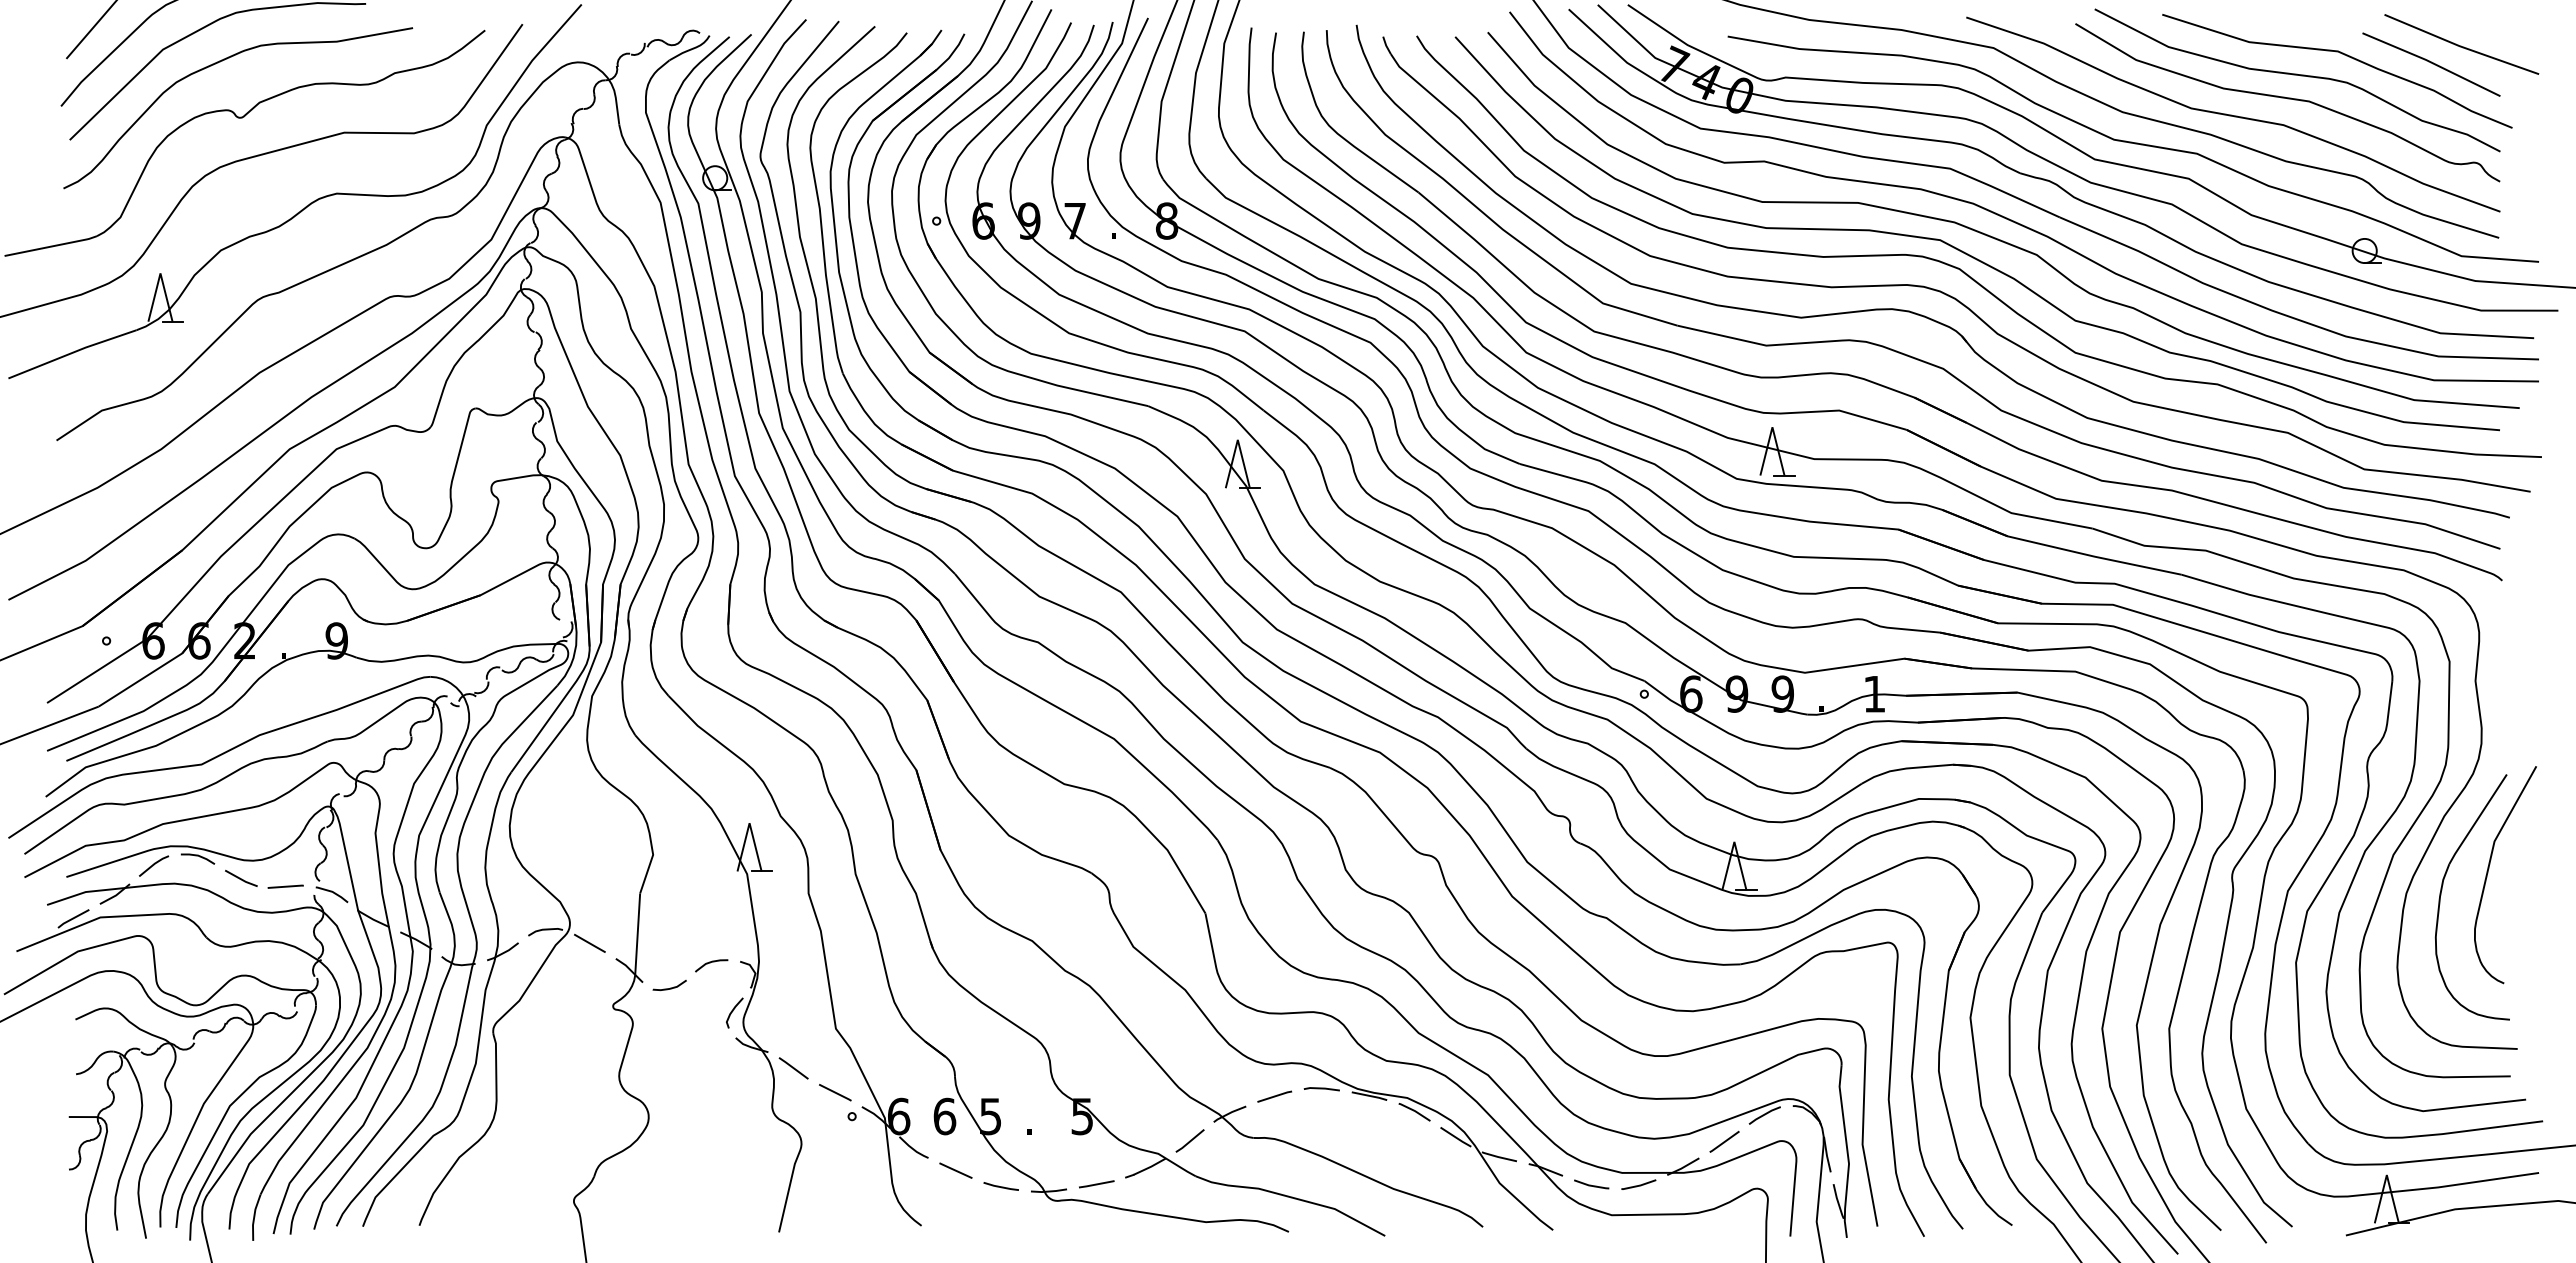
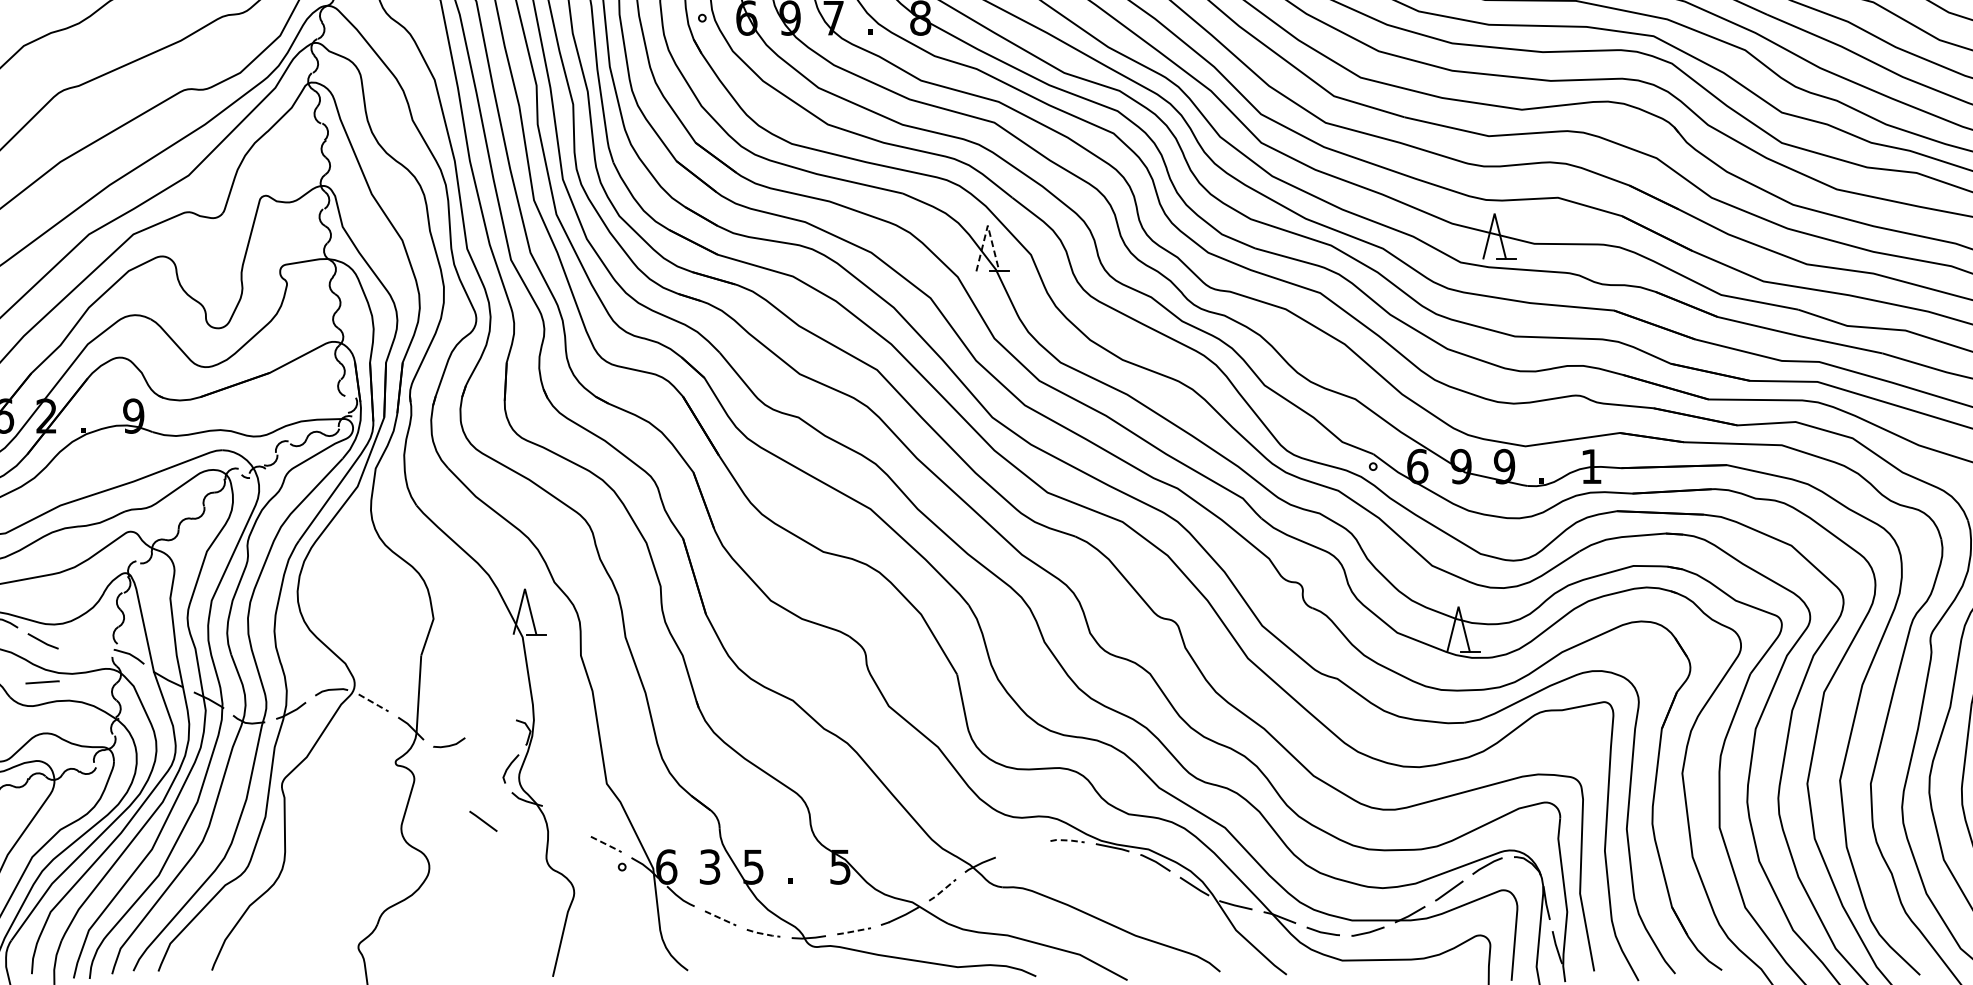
line: (1237, 439) -> (987, 225), solid -> dashed
line: (285, 886) -> (42, 682), moved
line: (590, 943) -> (374, 702), solid -> dashed
curve: (710, 963) -> (487, 721), removed
line: (793, 1068) -> (483, 821), moved
line: (1321, 1088) -> (1067, 840), solid -> dashed
line: (835, 1092) -> (606, 844), solid -> dashed
line: (1274, 1096) -> (1022, 848), removed
text: (944, 1116) -> (709, 866), 6 -> 3
line: (1189, 1141) -> (942, 890), solid -> dashed
line: (955, 1170) -> (720, 918), solid -> dashed
line: (1096, 1184) -> (853, 931), solid -> dashed
line: (1001, 1187) -> (763, 934), solid -> dashed

